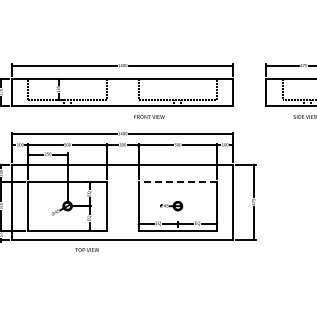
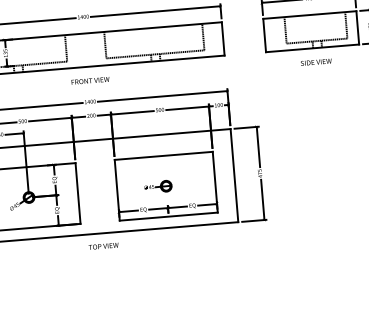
text: (149, 116) -> (90, 80), moved
line: (177, 181) -> (163, 155), dashed -> solid
text: (86, 249) -> (102, 245), moved

